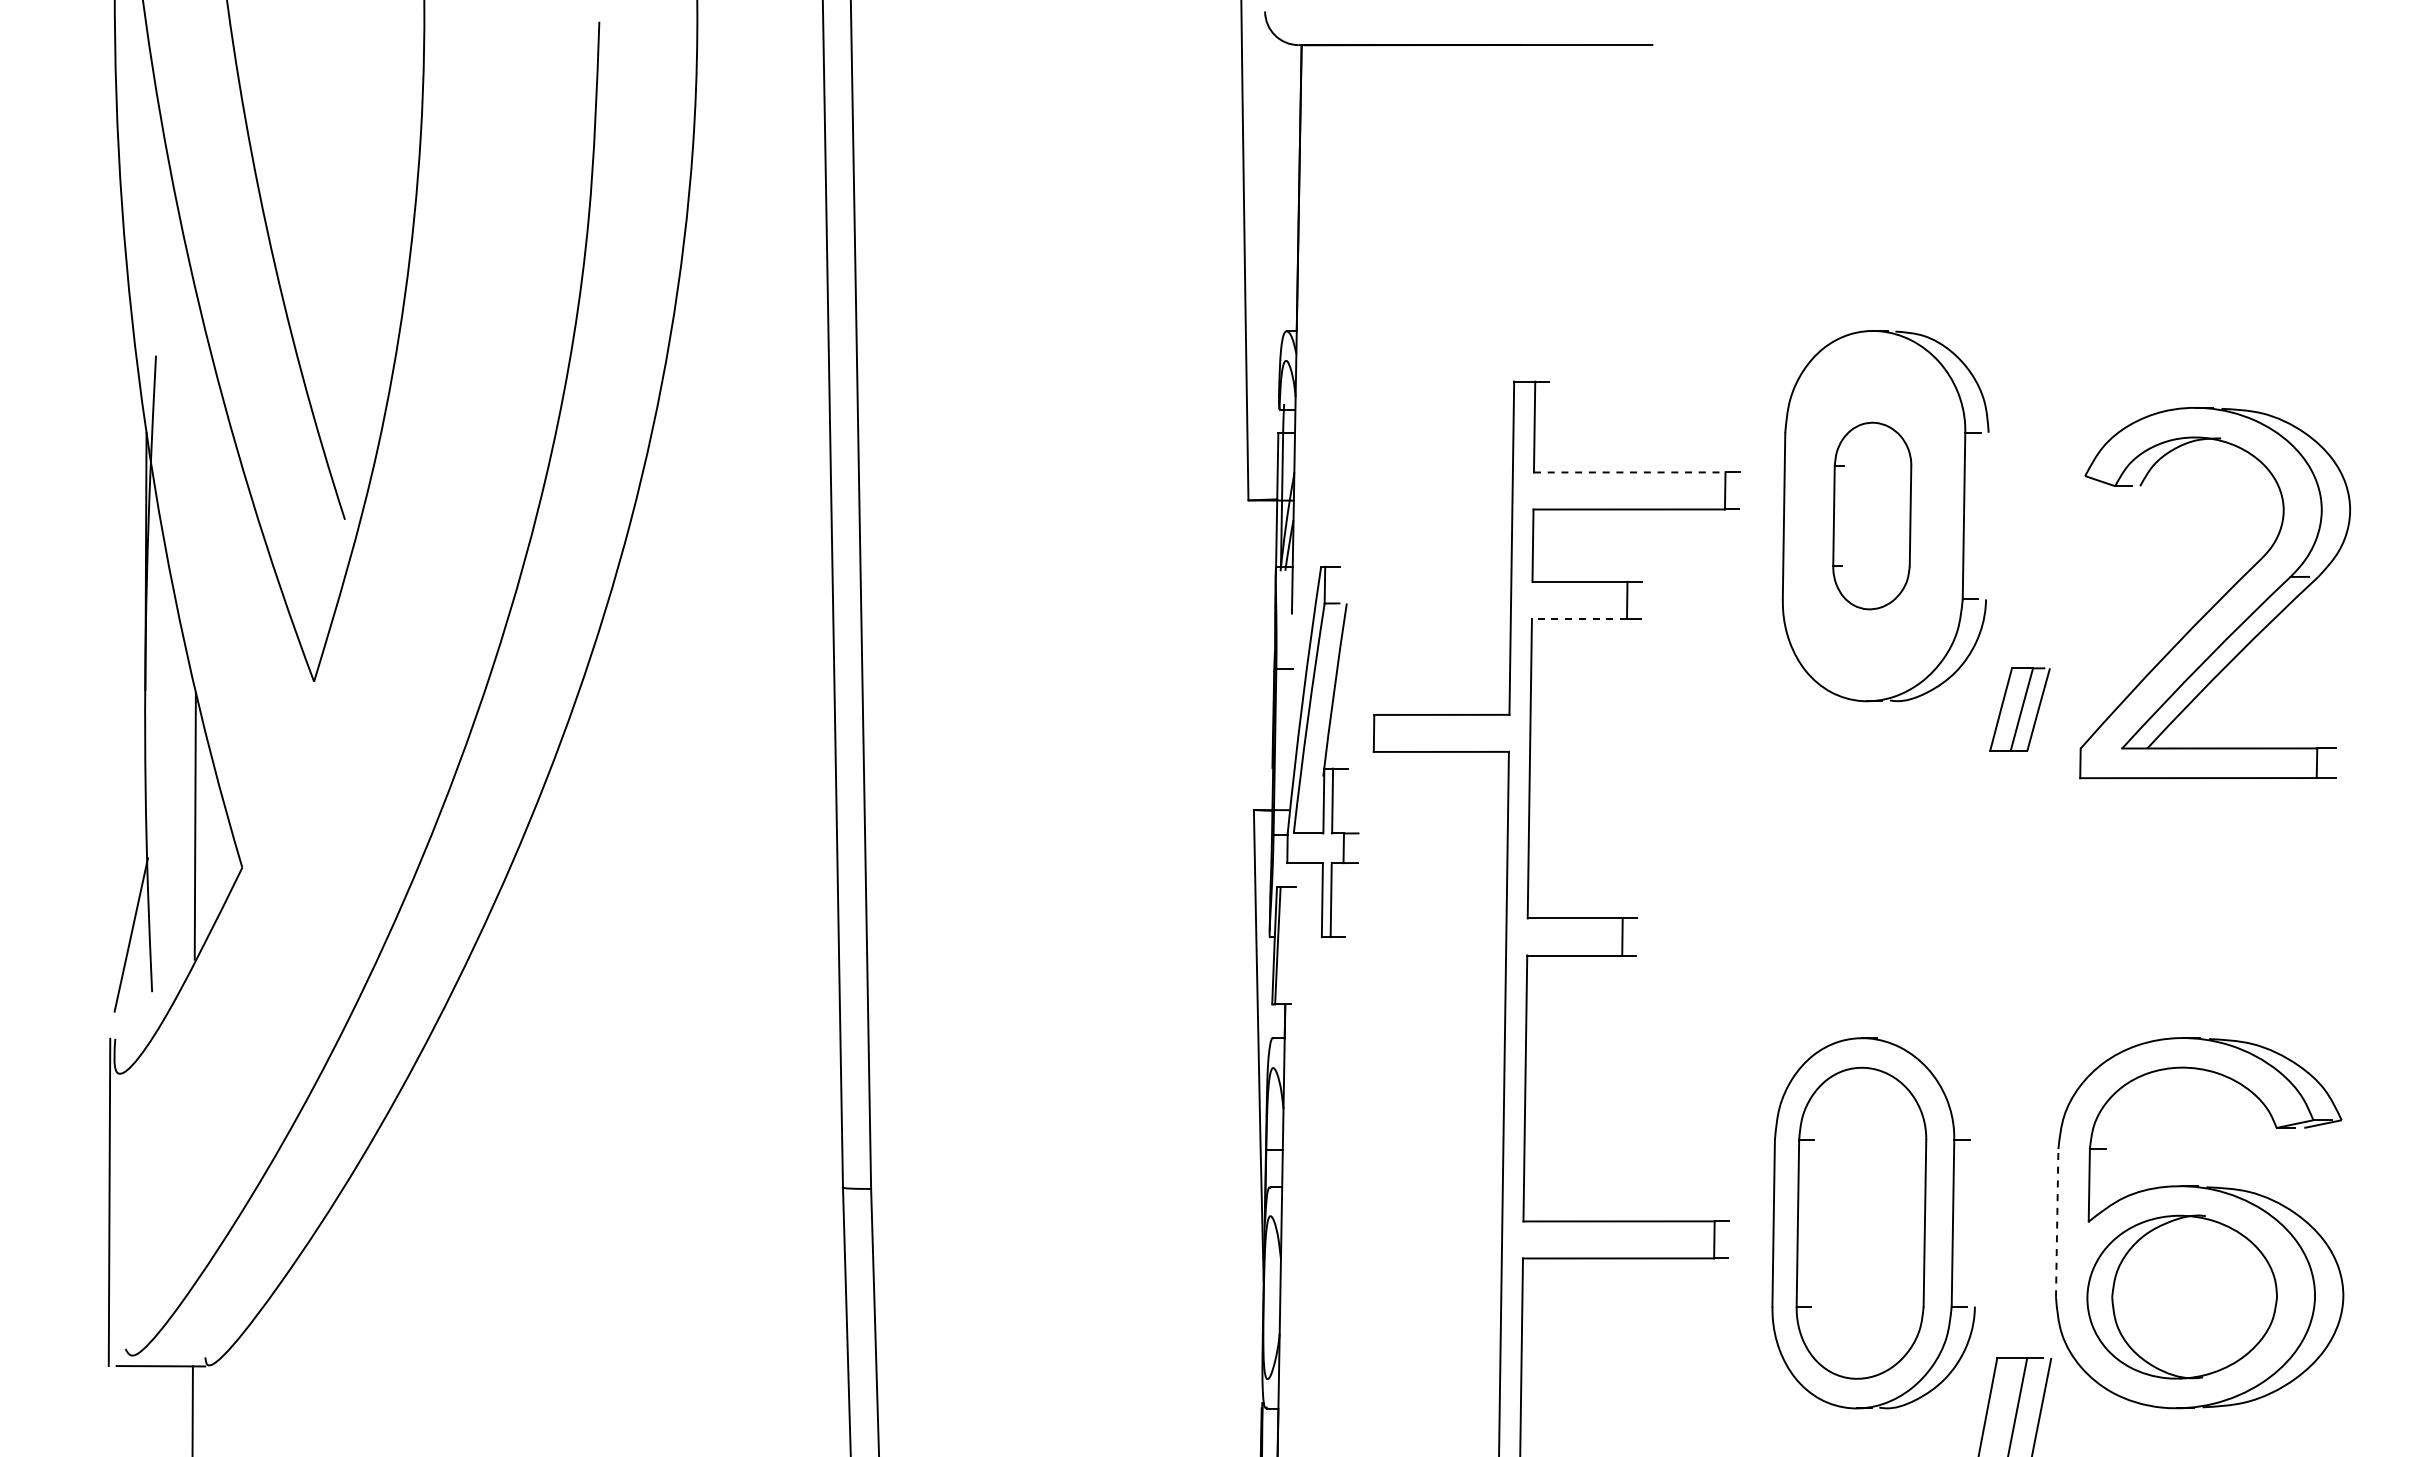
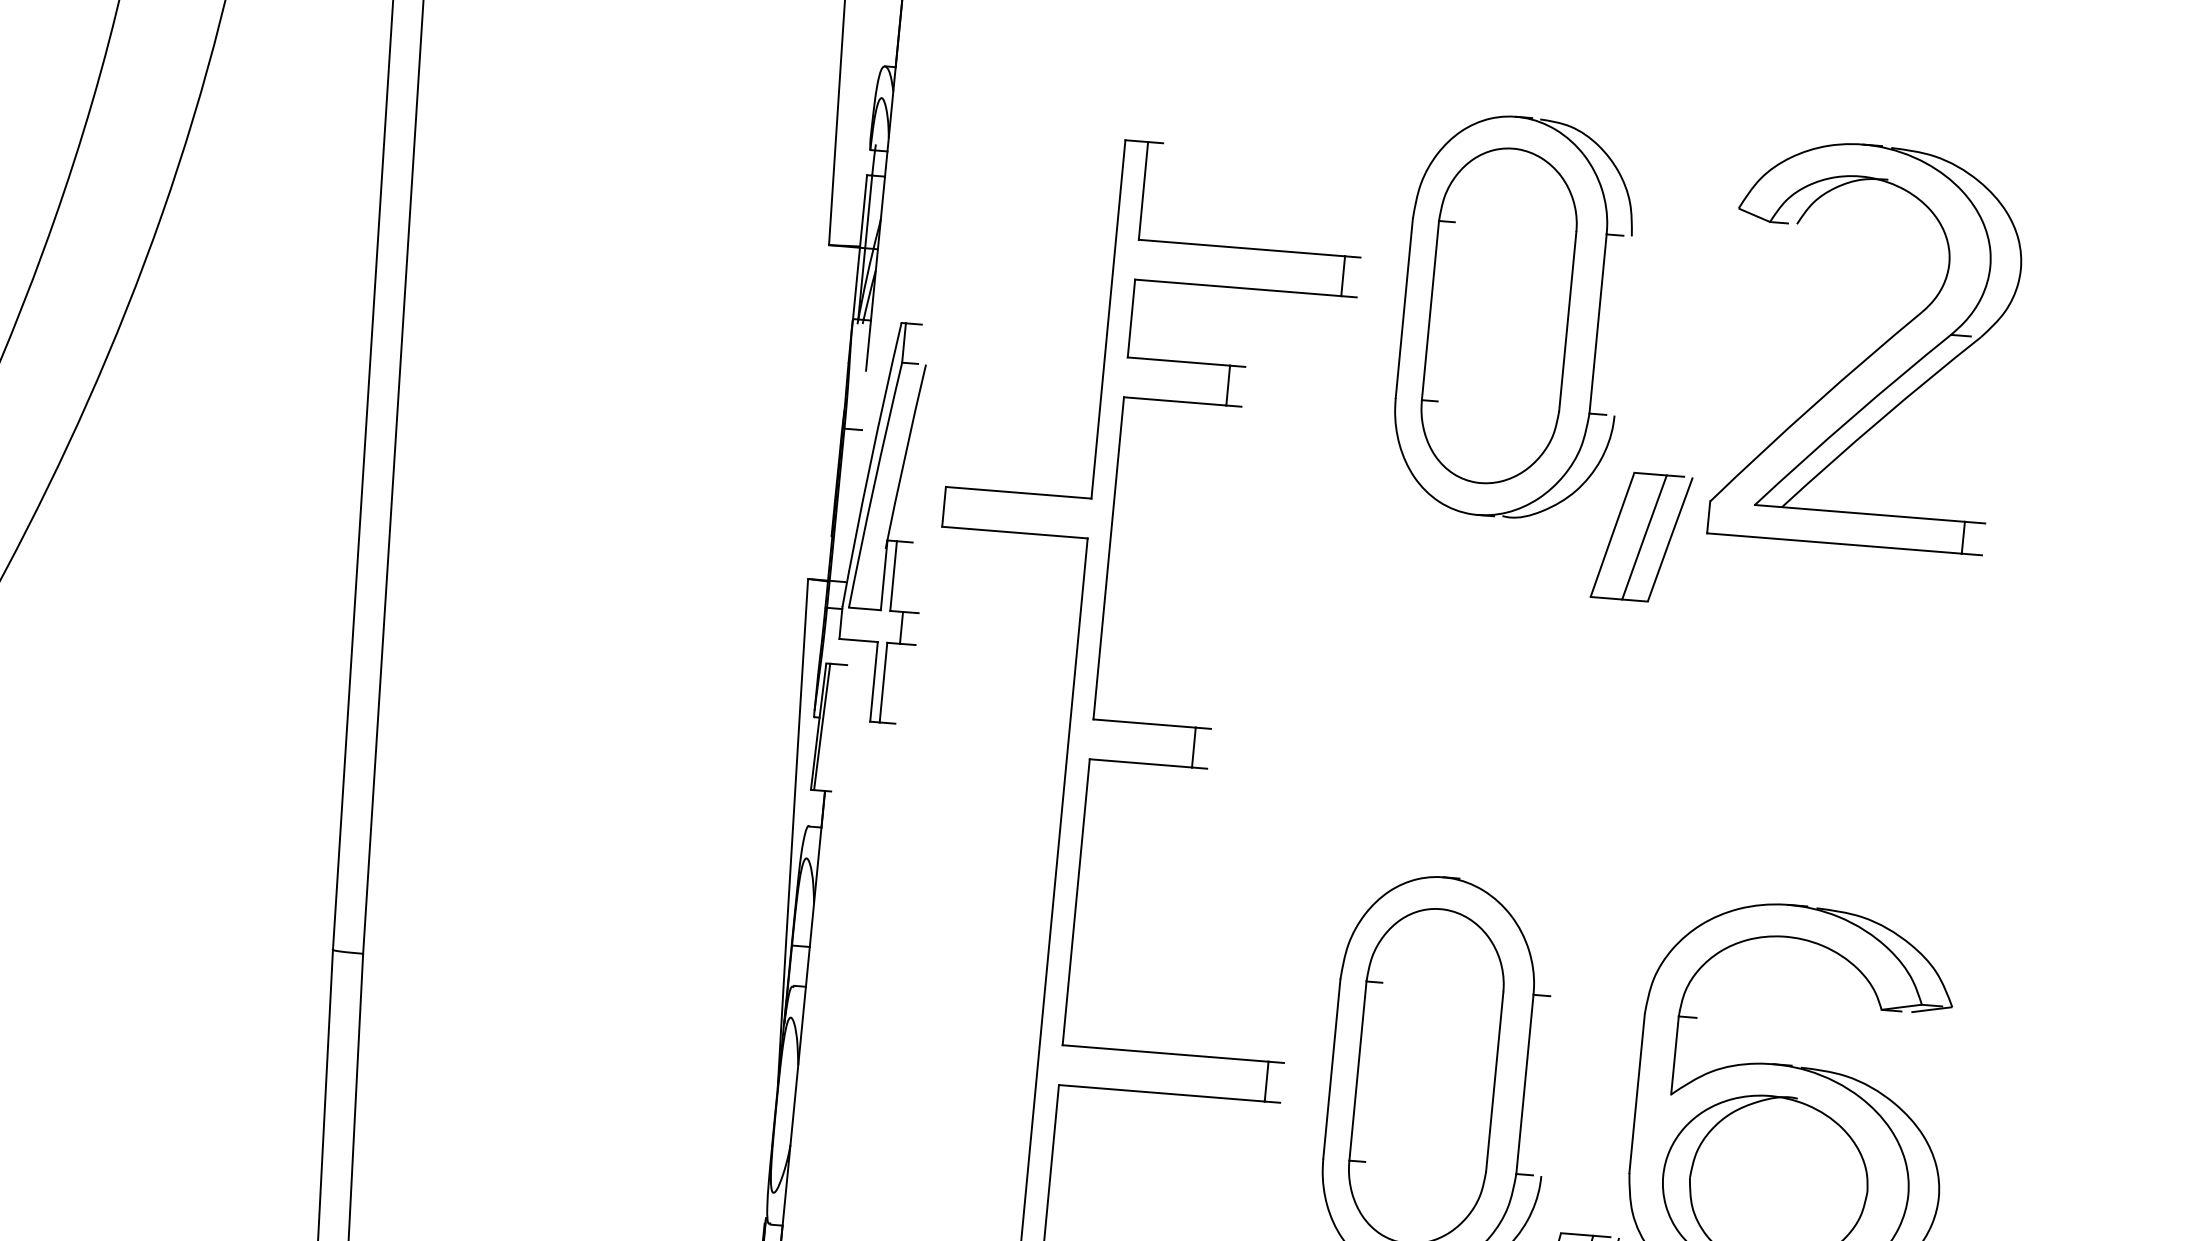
line: (1629, 472) -> (1241, 248), dashed -> solid
part: (1872, 515) -> (1499, 315), size x1.67
part: (2220, 598) -> (1873, 352), moved
line: (1579, 618) -> (1175, 400), dashed -> solid
part: (2019, 709) -> (1641, 537), size x1.43
line: (2057, 1222) -> (1637, 1092), dashed -> solid

